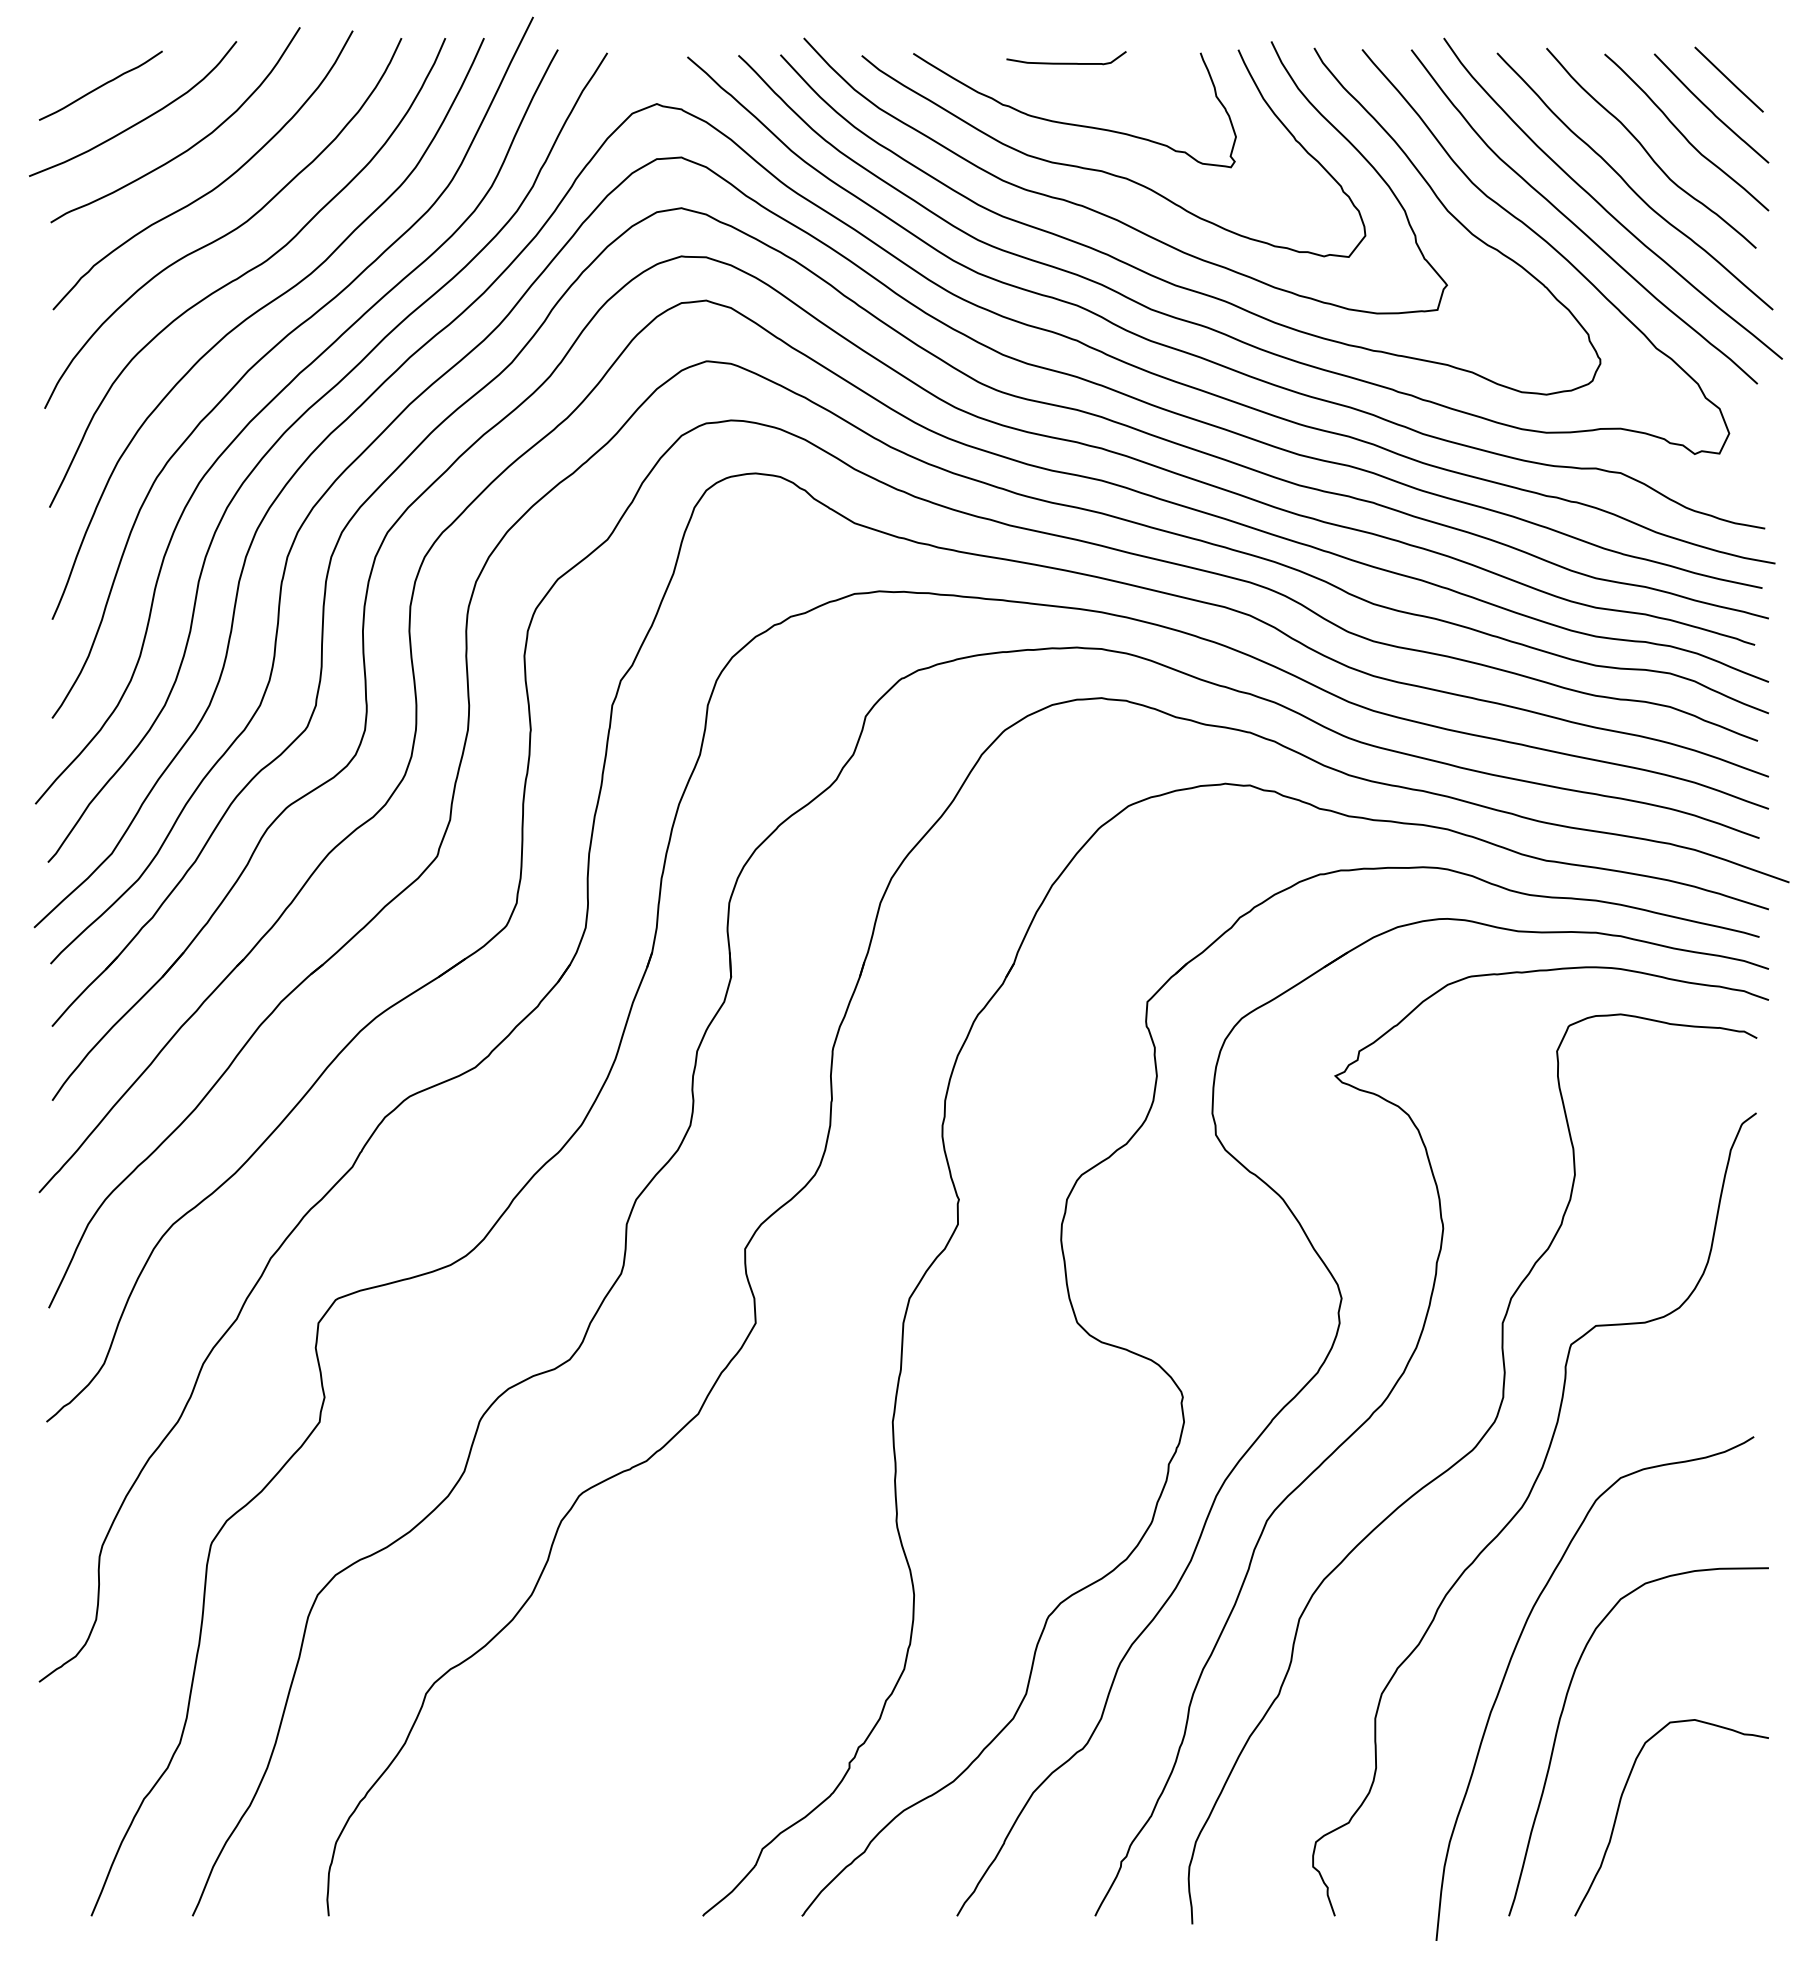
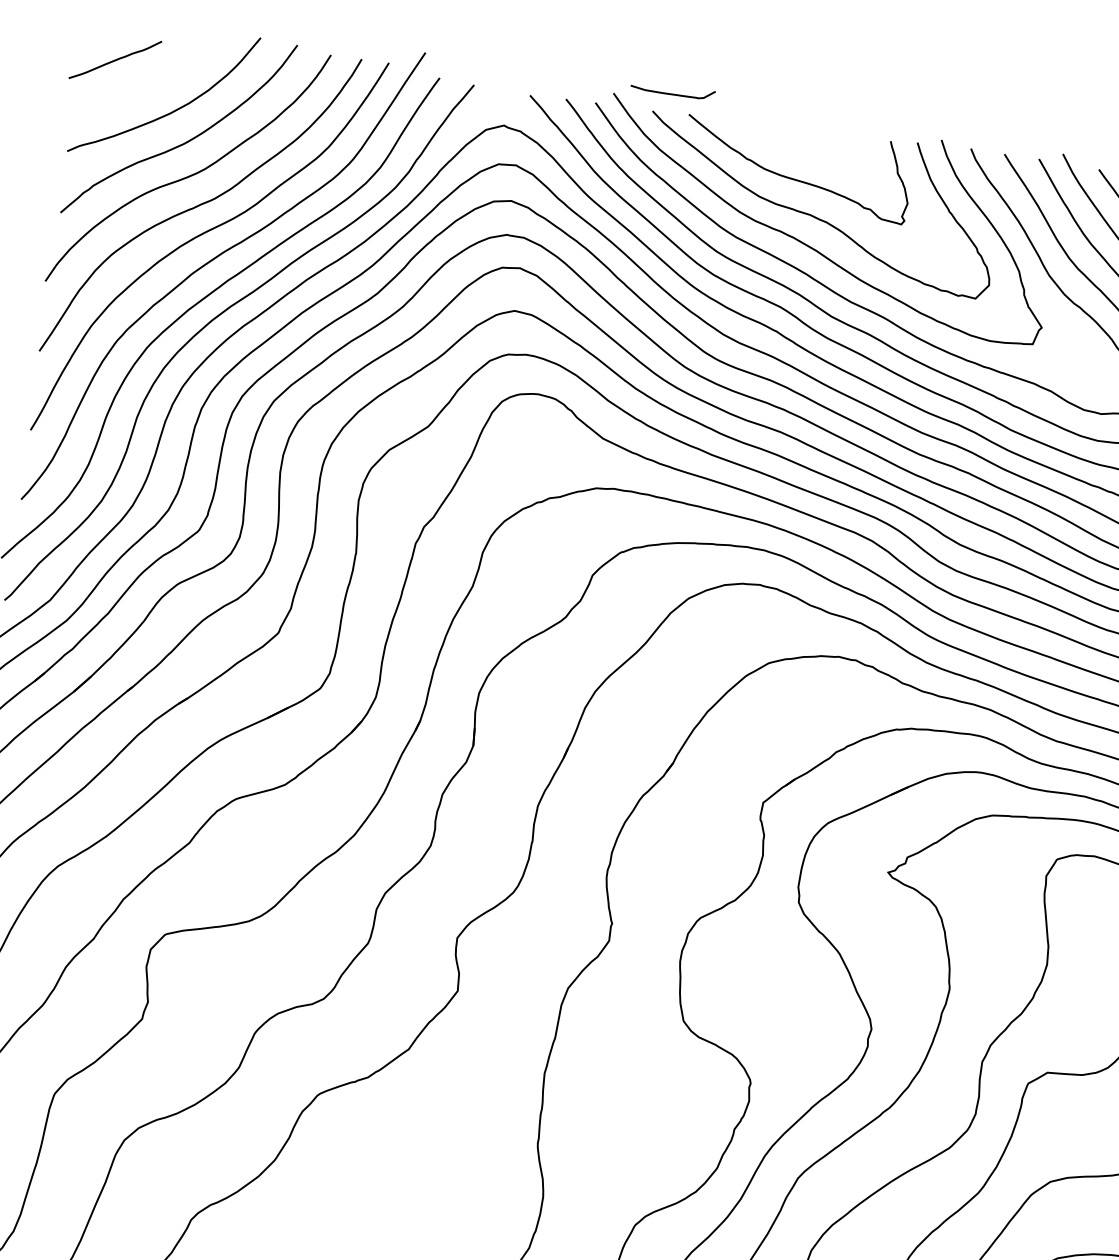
curve: (1066, 62) -> (672, 93), moved
curve: (140, 120) -> (139, 88), removed

